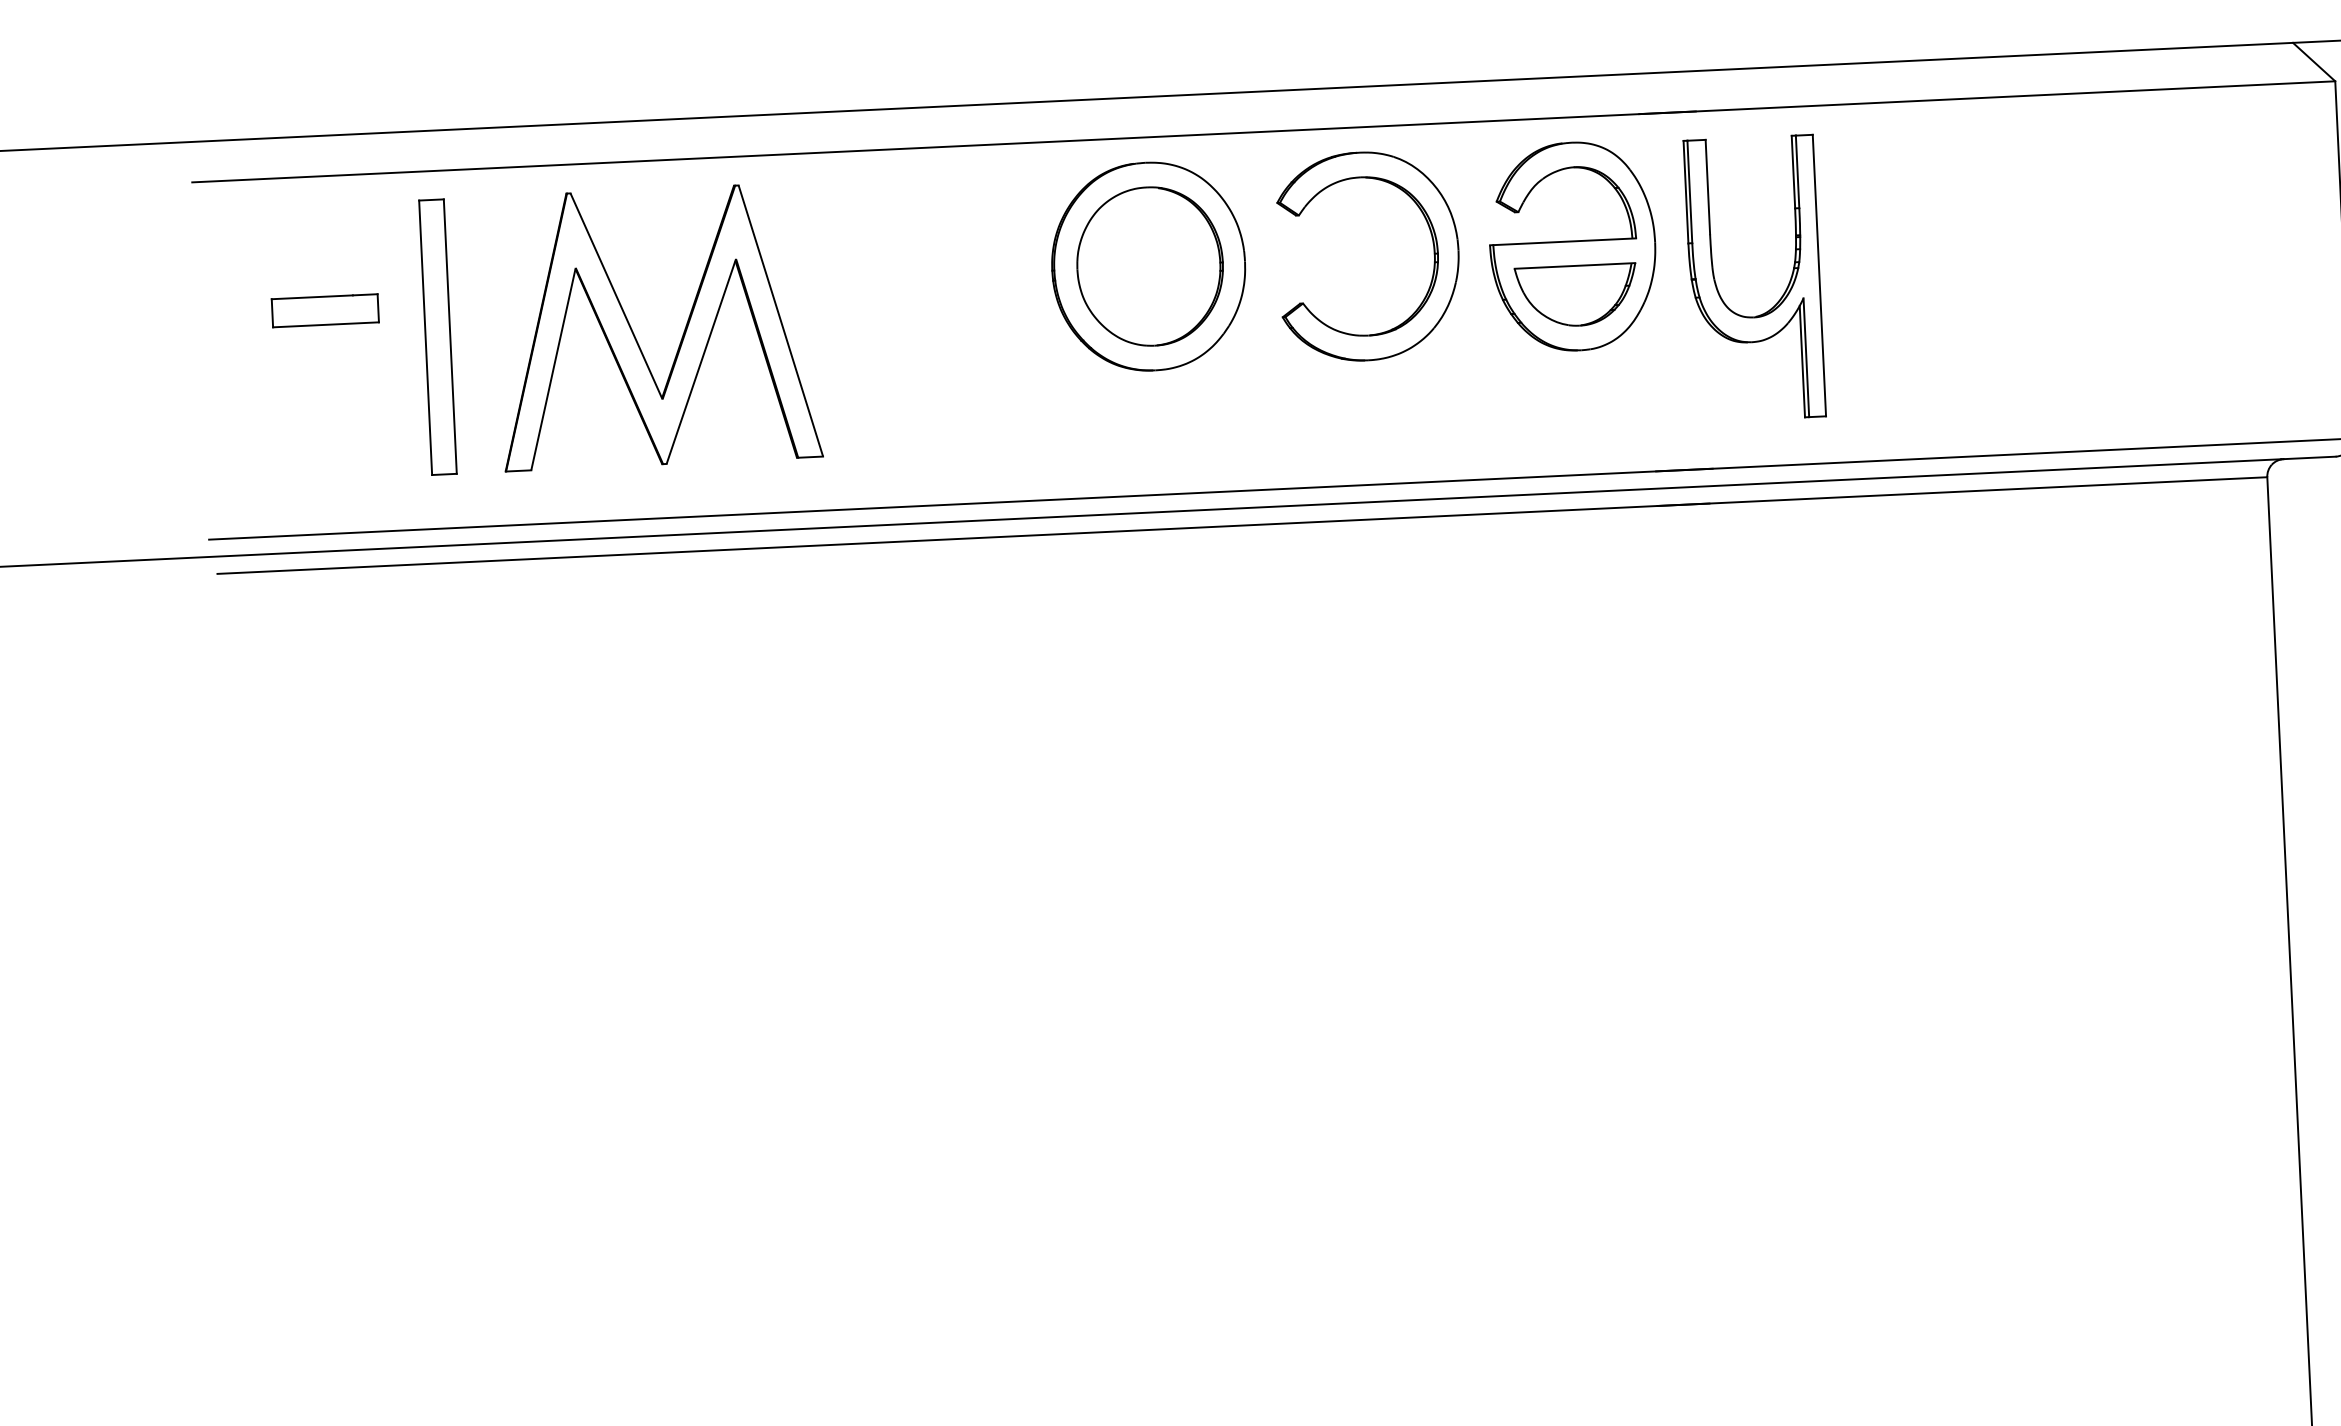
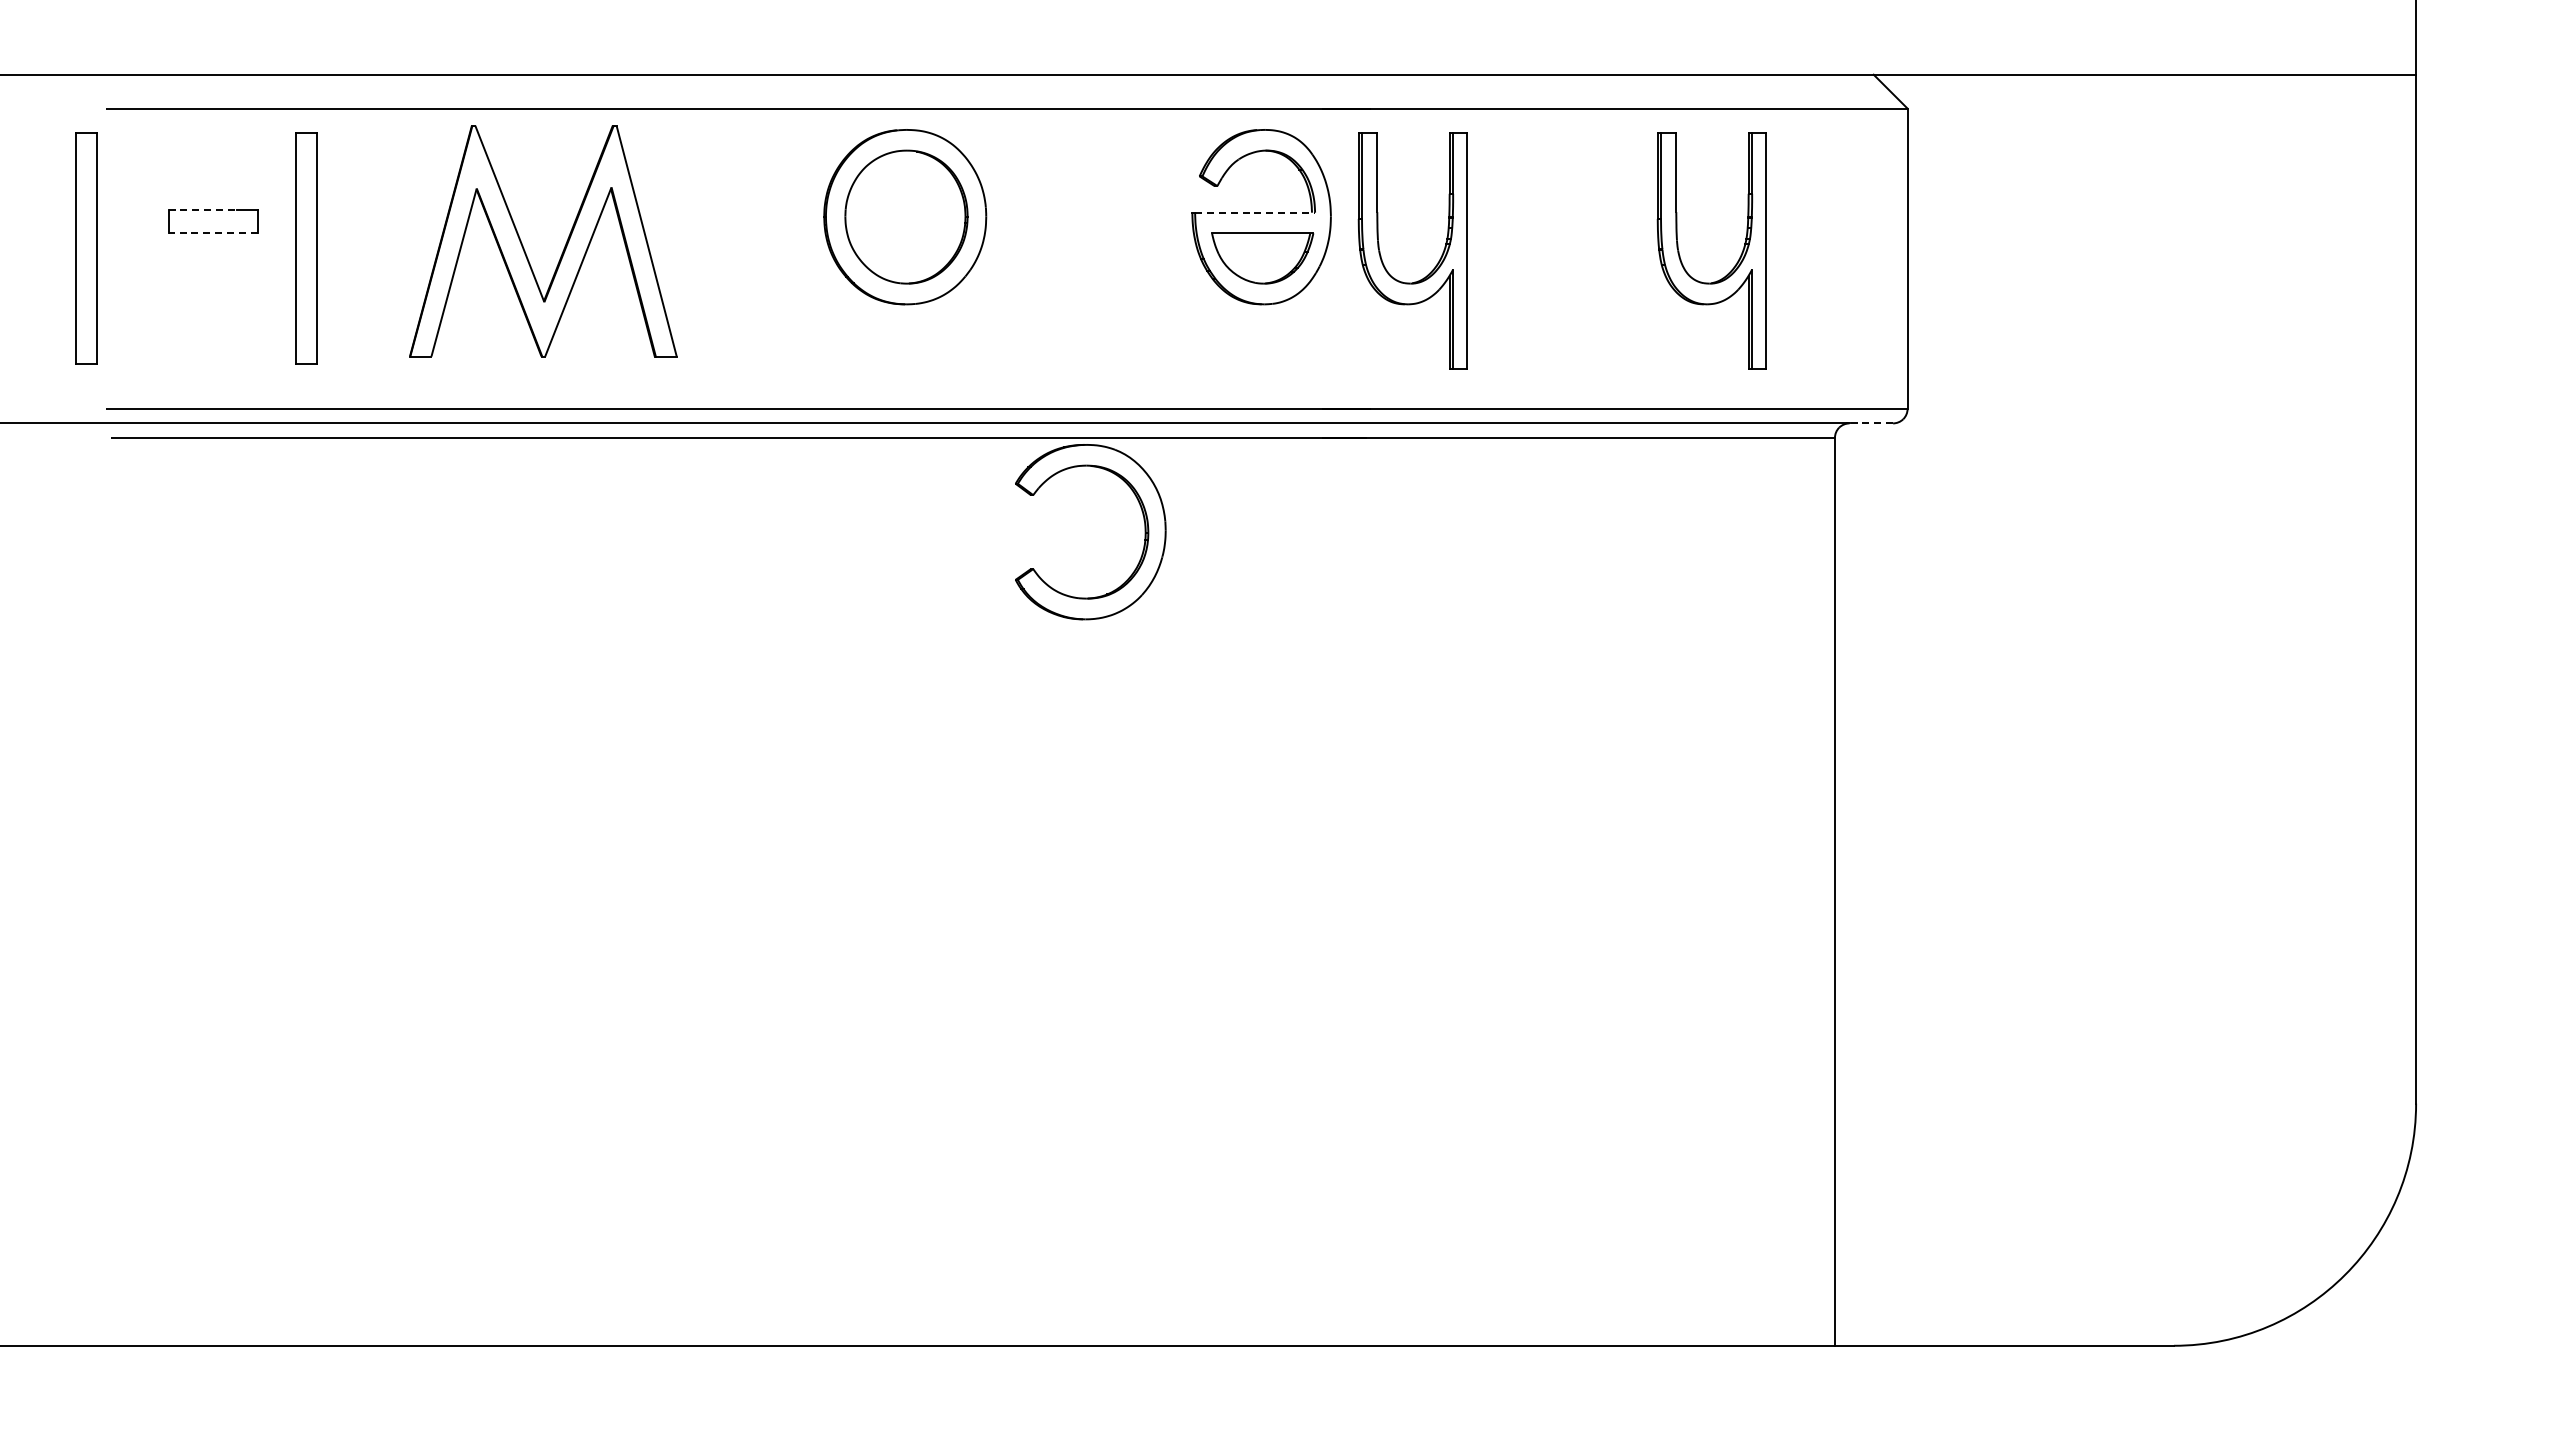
line: (1565, 241) -> (1255, 212), solid -> dashed
part: (1433, 253) -> (1144, 532), moved
part: (2138, 277) -> (1734, 265), added
line: (313, 296) -> (203, 209), solid -> dashed
line: (325, 325) -> (212, 233), solid -> dashed
part: (637, 338) -> (525, 250), moved
part: (176, 349) -> (86, 248), added
line: (2309, 458) -> (1871, 423), solid -> dashed

